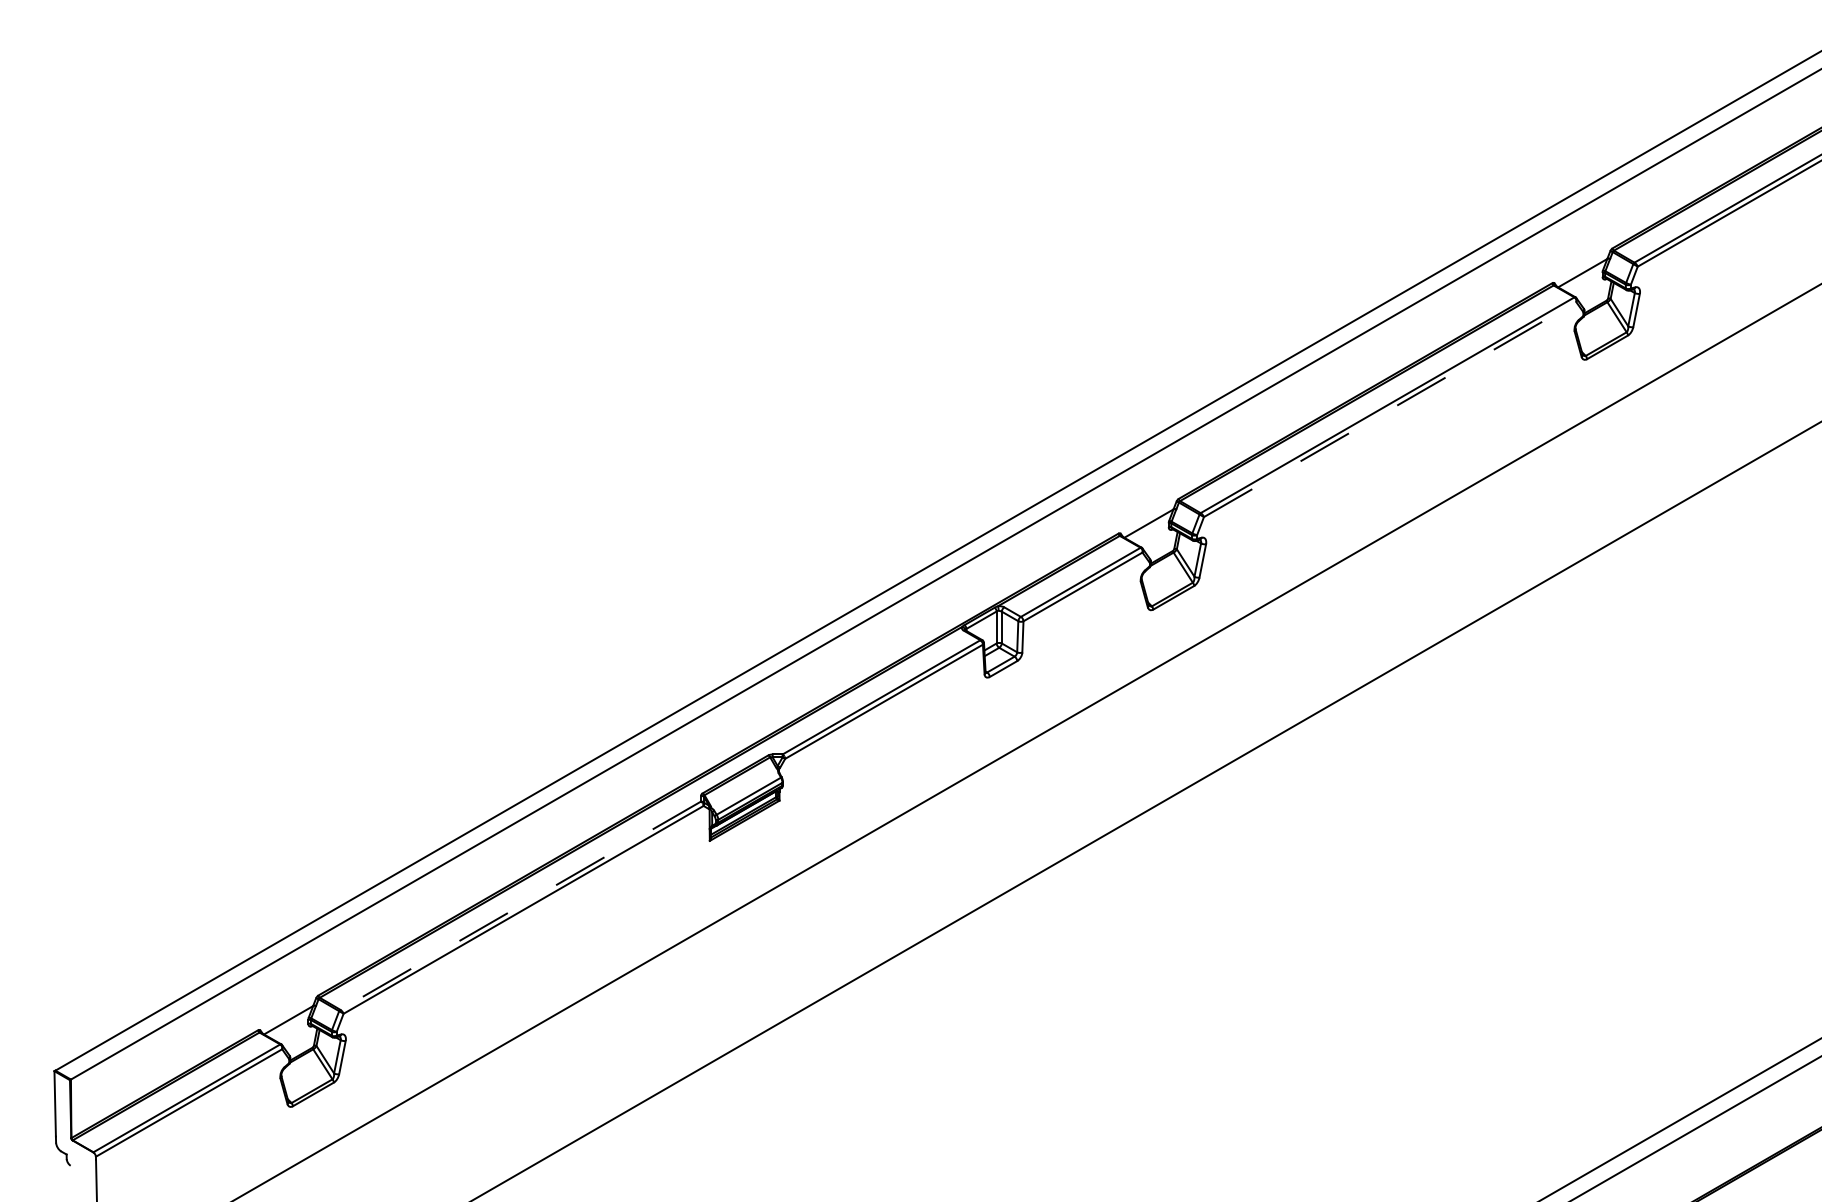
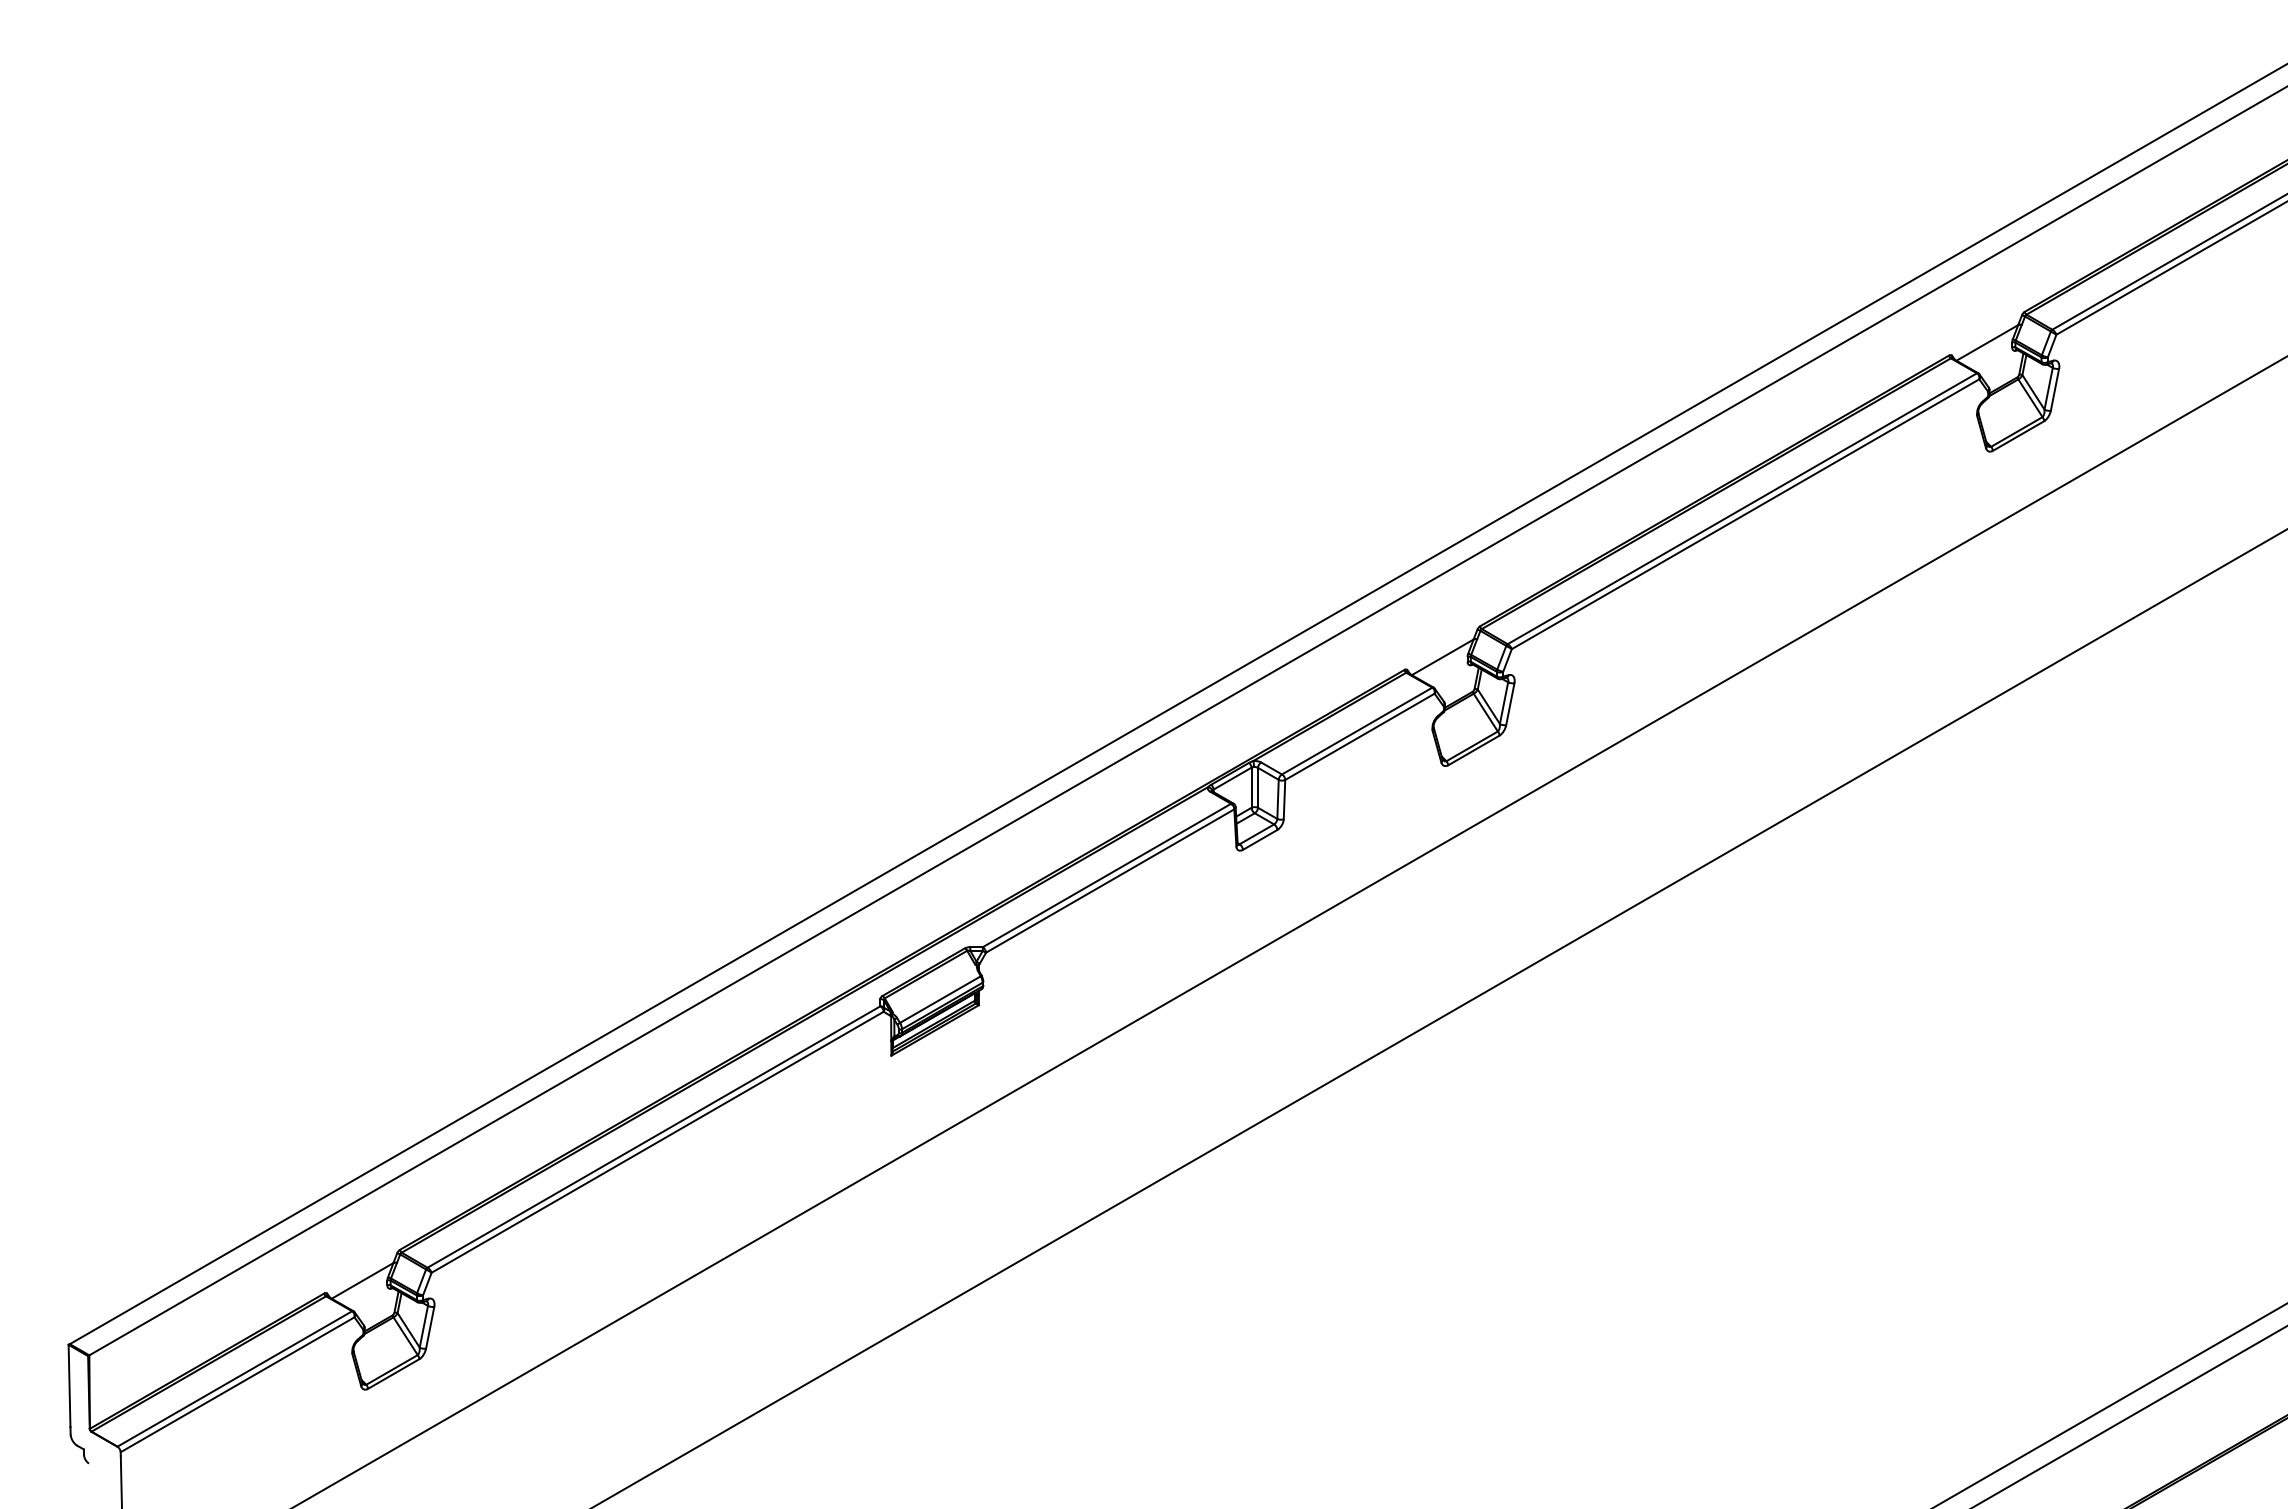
line: (1390, 409) -> (1745, 514), dashed -> solid
line: (520, 906) -> (653, 1137), dashed -> solid

